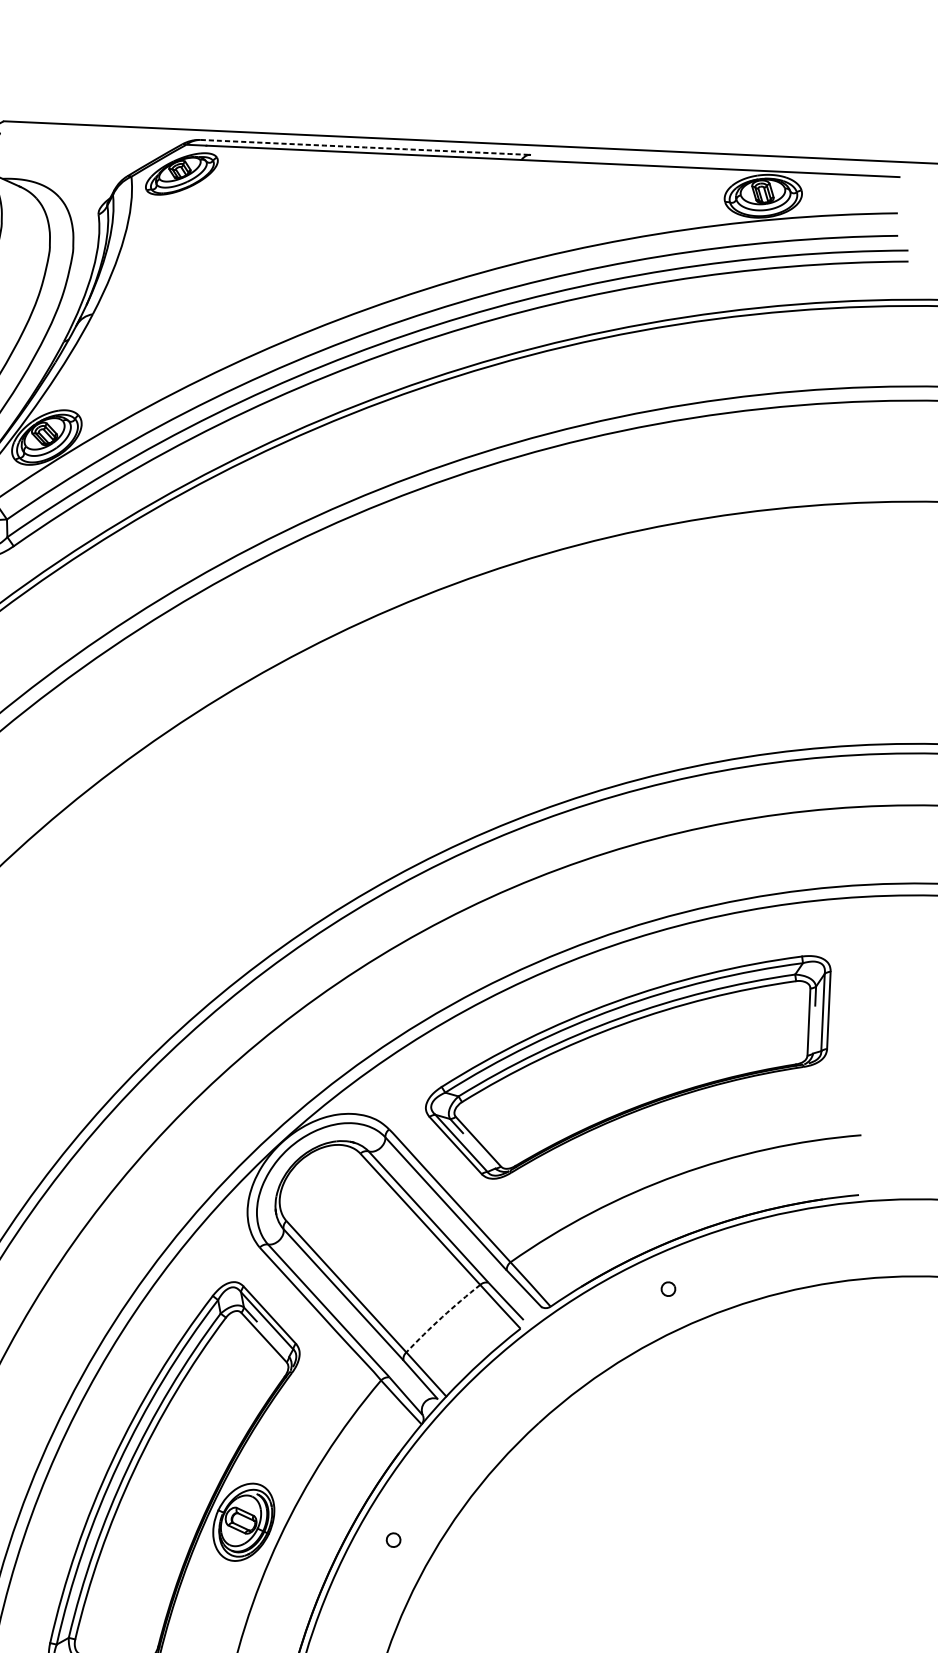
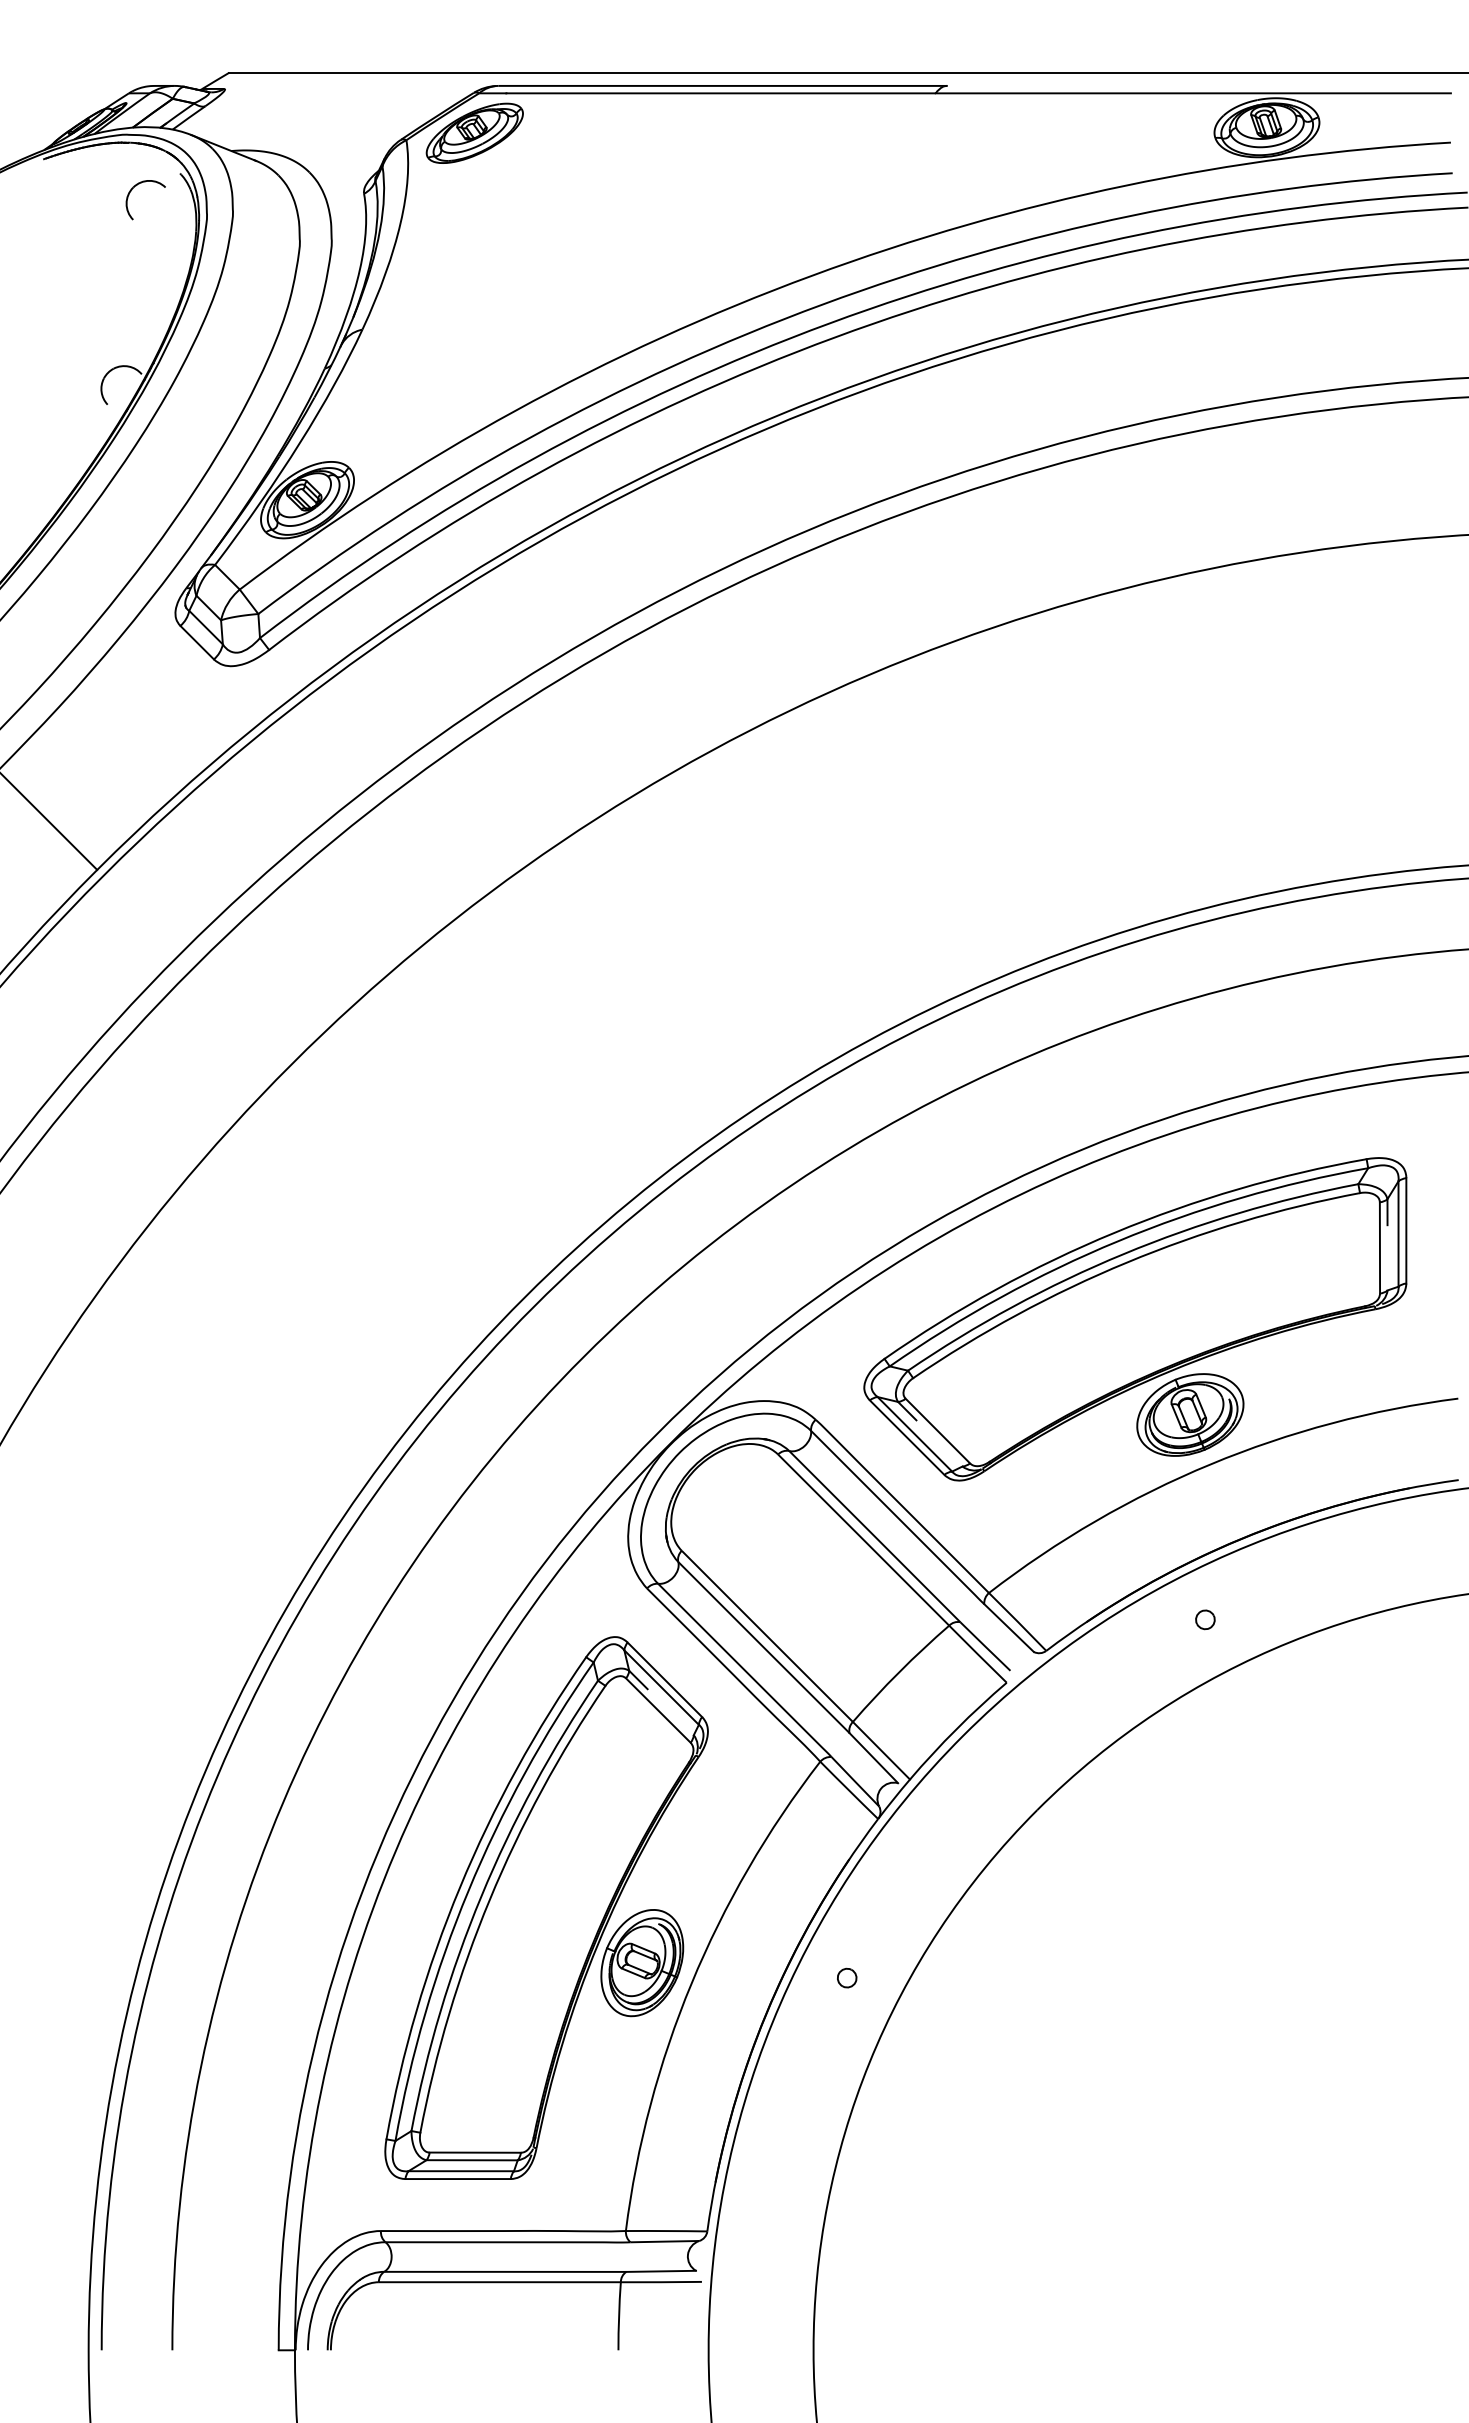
arc: (365, 147) -> (722, 85), dashed -> solid
part: (664, 1137) -> (1190, 1414), added
arc: (442, 1317) -> (899, 1672), dashed -> solid

